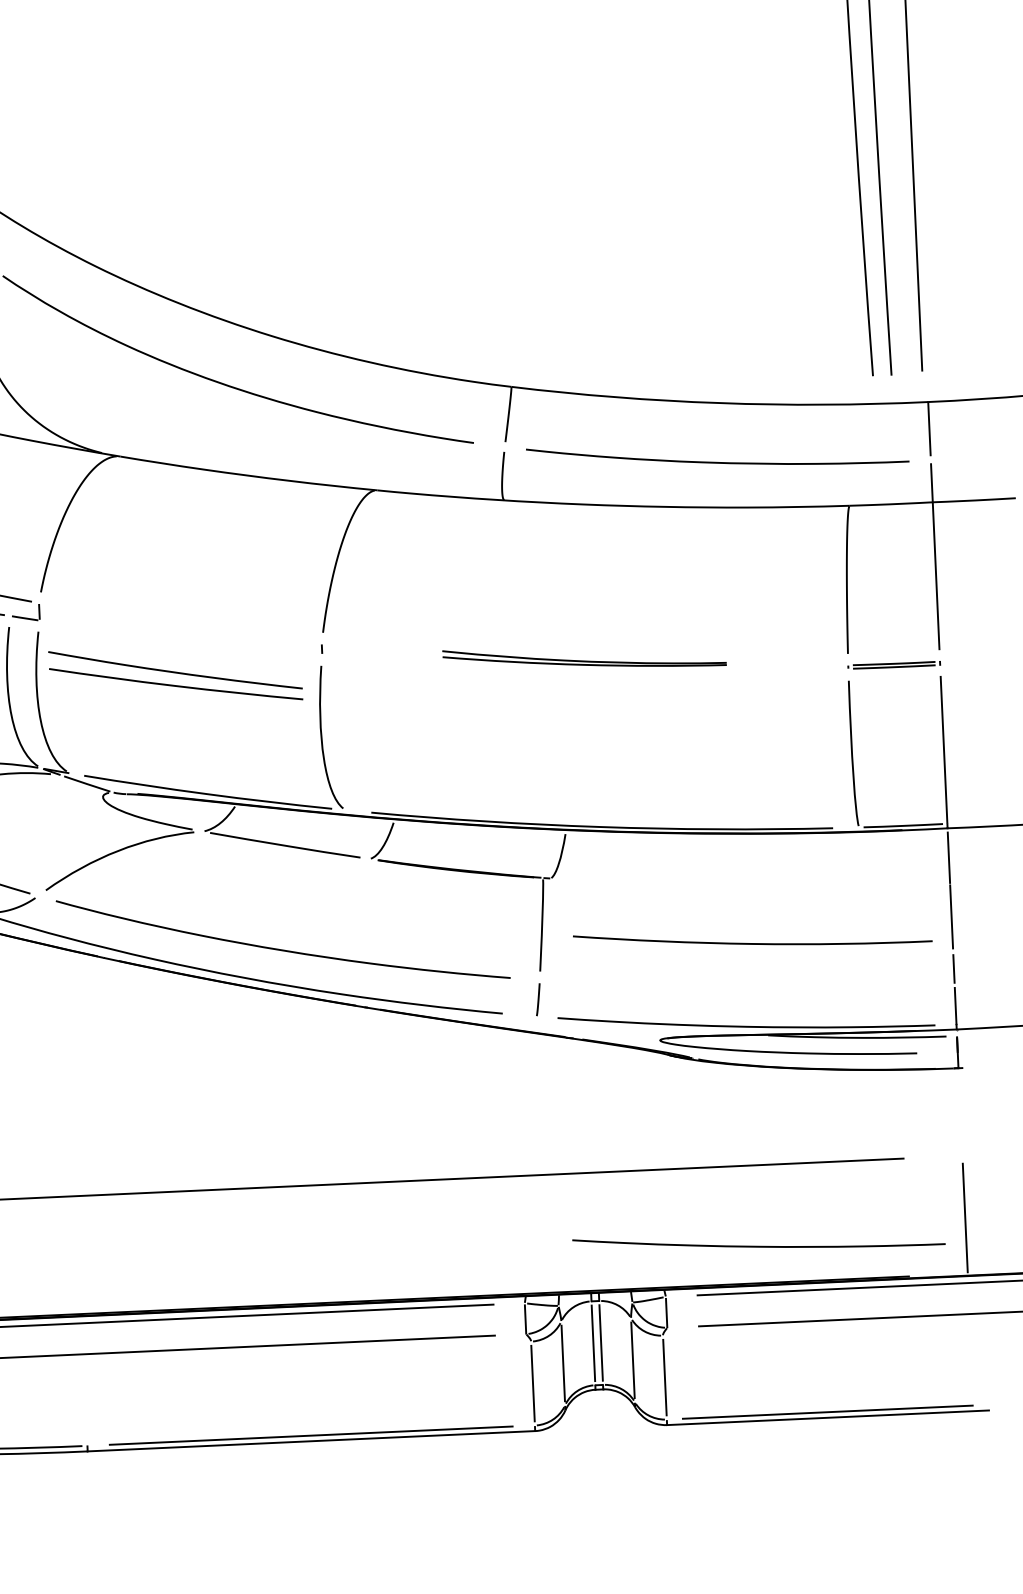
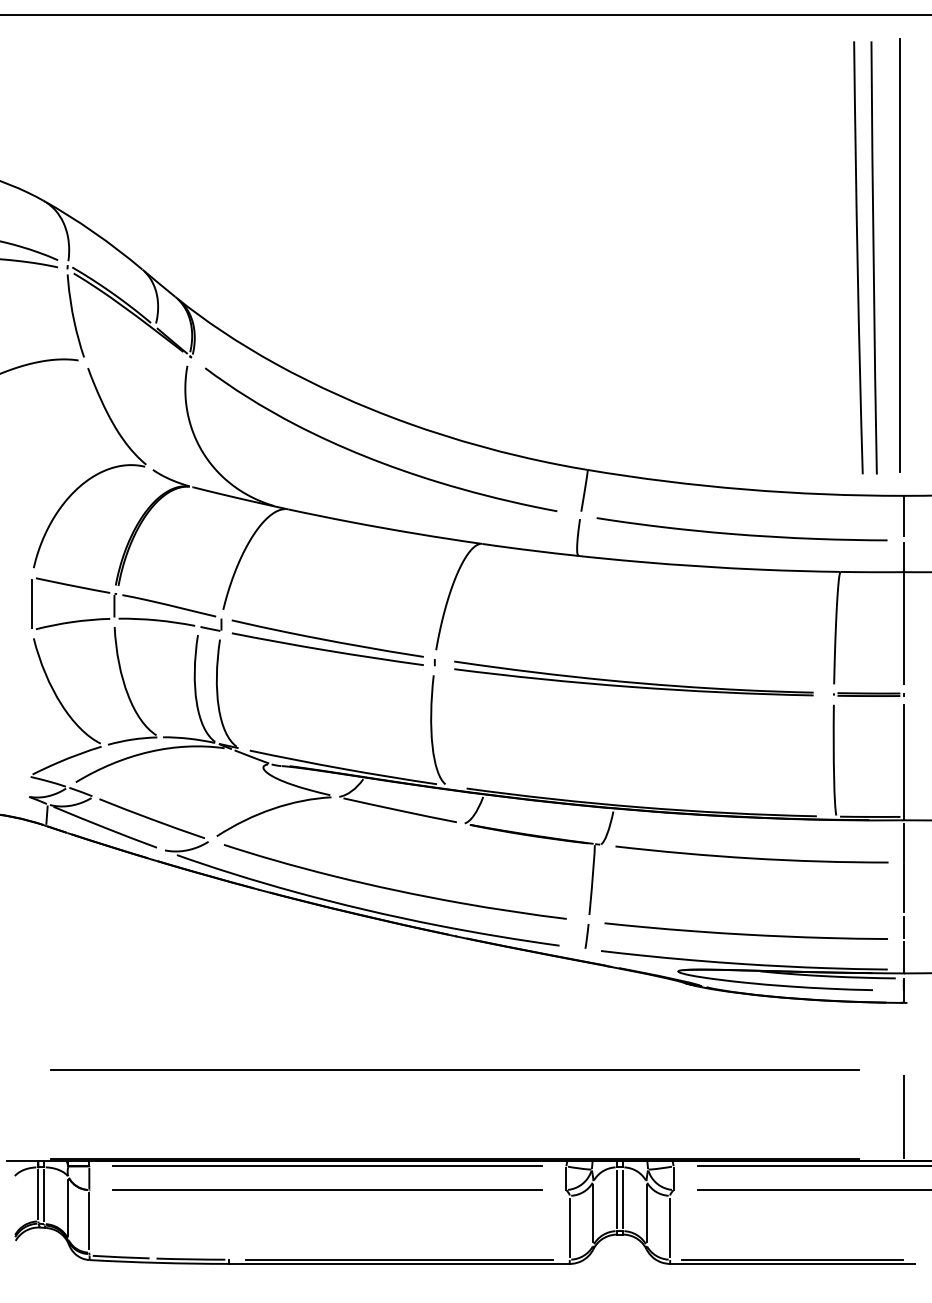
part: (583, 658) -> (633, 678), size x1.67
part: (175, 675) -> (327, 642), moved
curve: (752, 942) -> (751, 857), moved
curve: (758, 1245) -> (745, 933), moved

